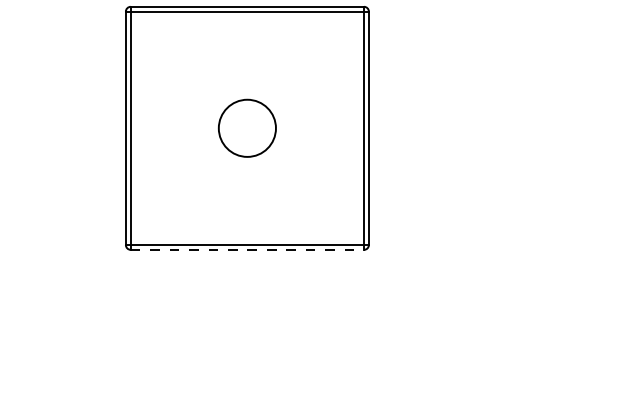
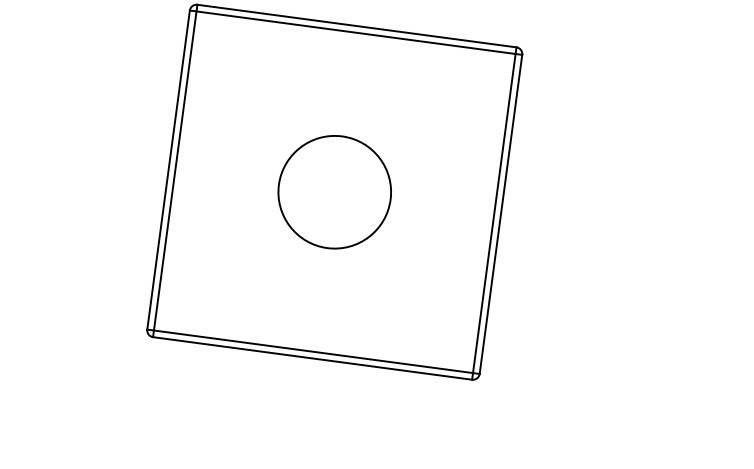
circle: (247, 128) -> (334, 192), size x1.43
line: (247, 249) -> (312, 357), dashed -> solid

